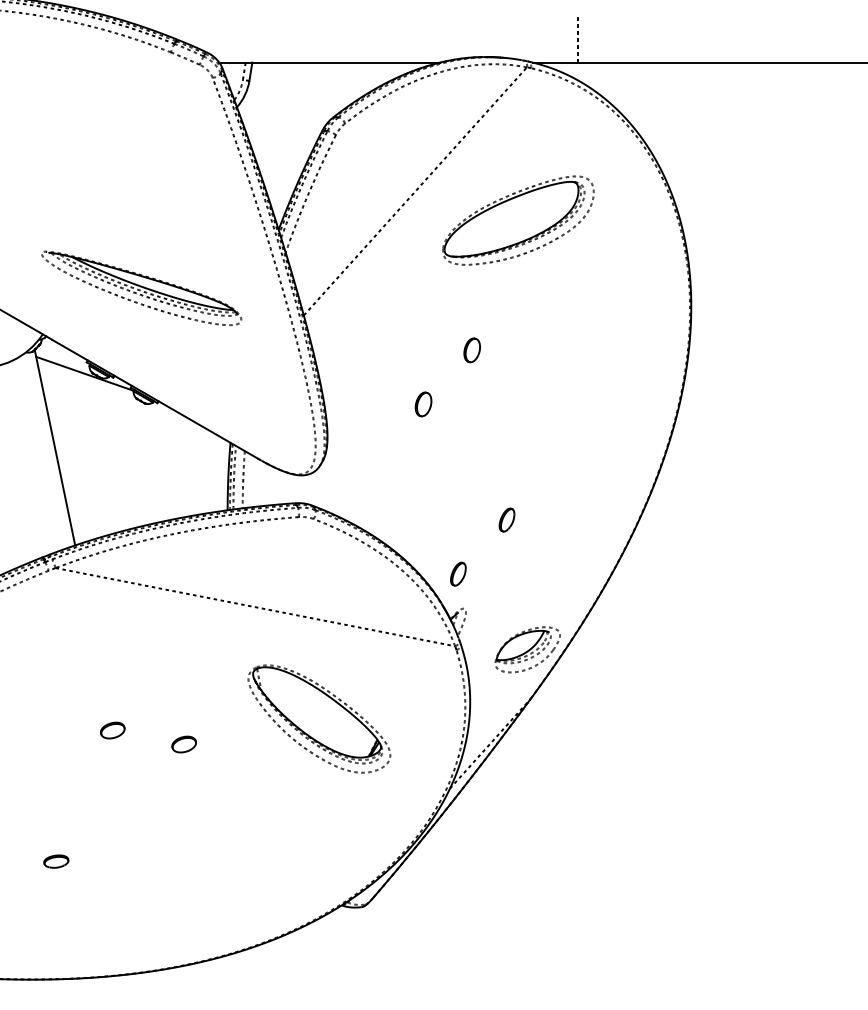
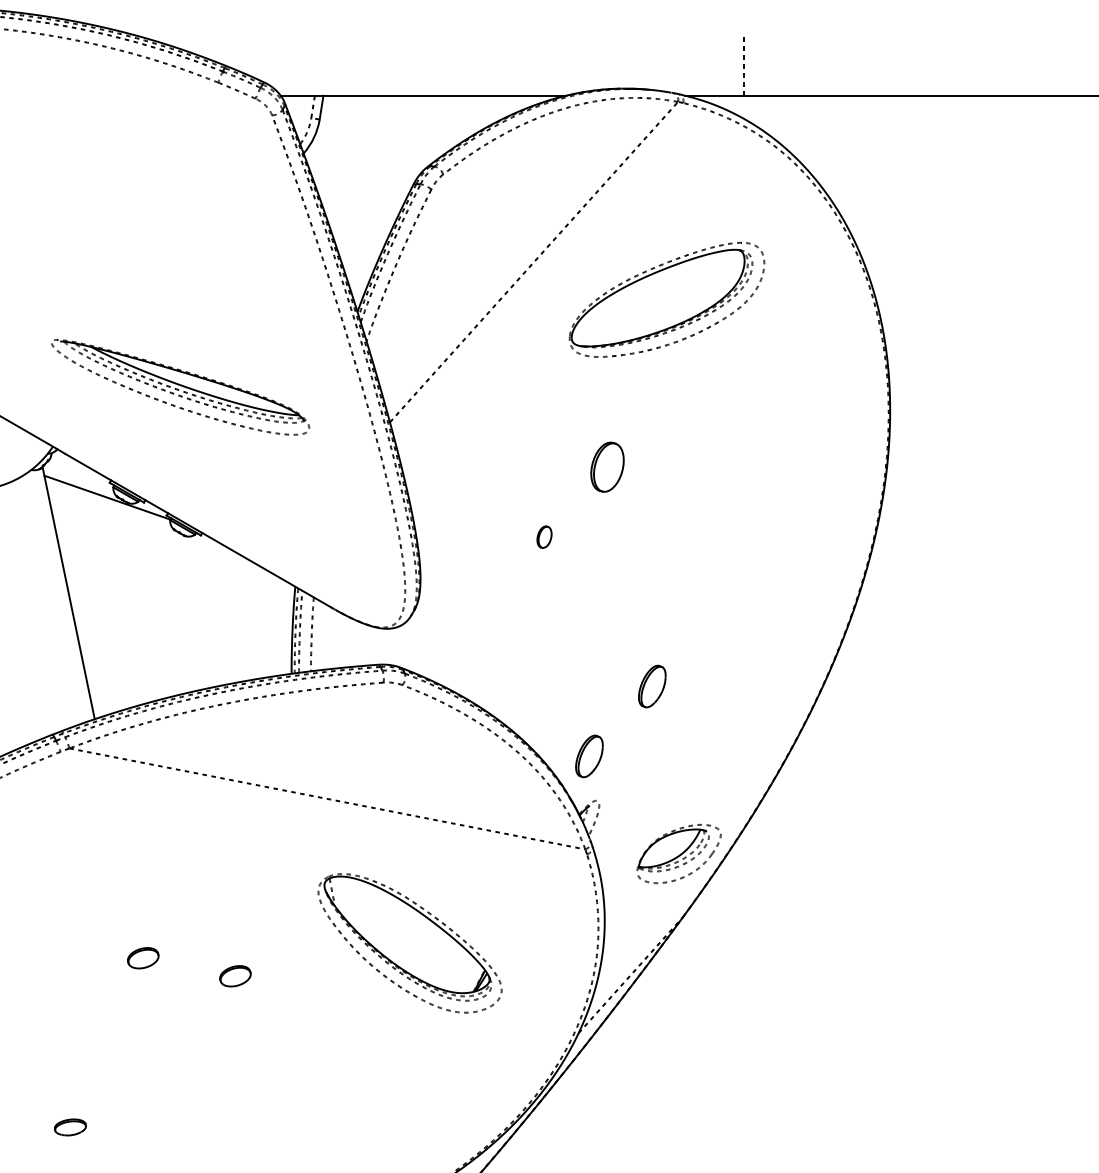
part: (471, 350) -> (606, 467), size x1.6
part: (423, 404) -> (544, 537), size x0.7
part: (506, 519) -> (651, 685), size x1.4
part: (458, 573) -> (589, 755), size x1.4

